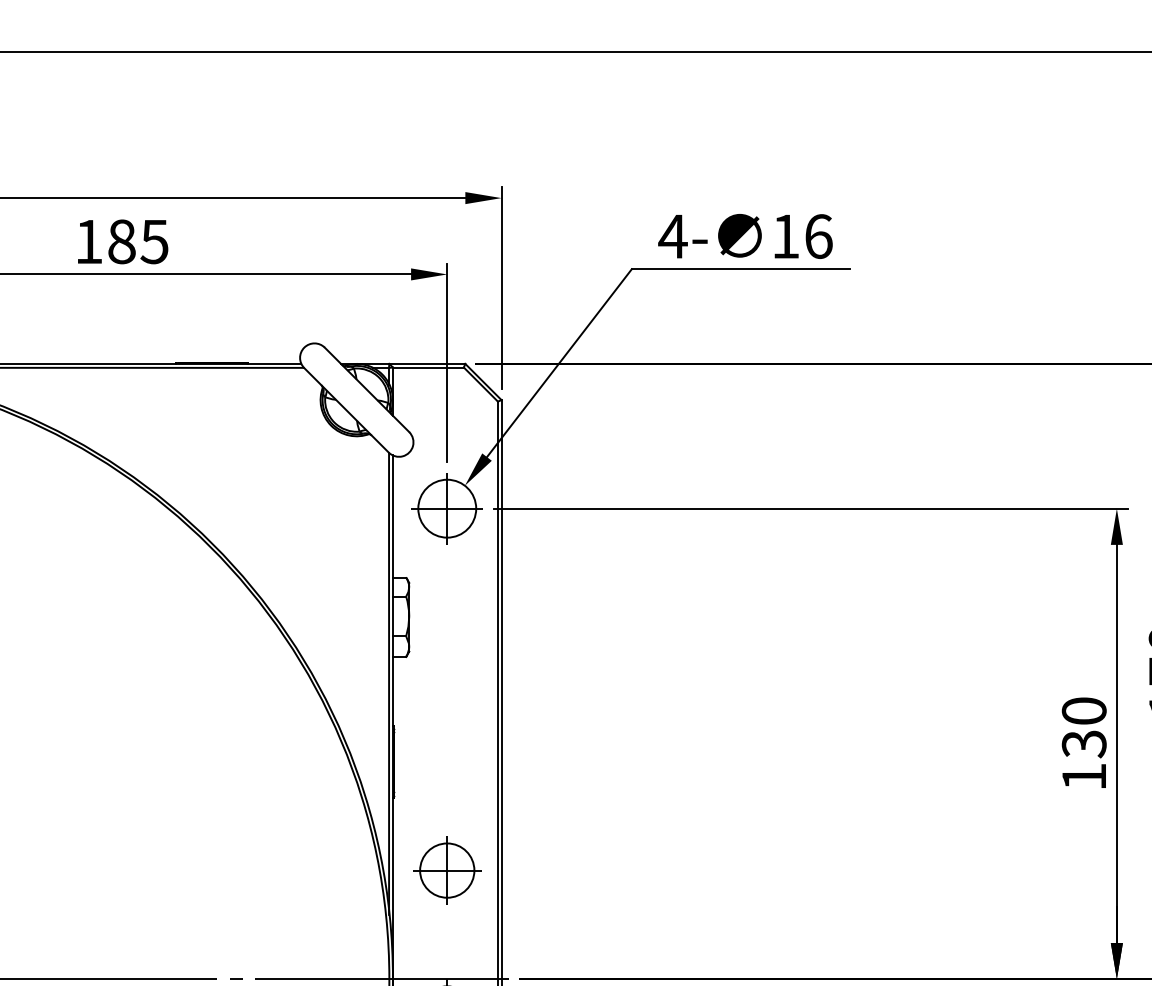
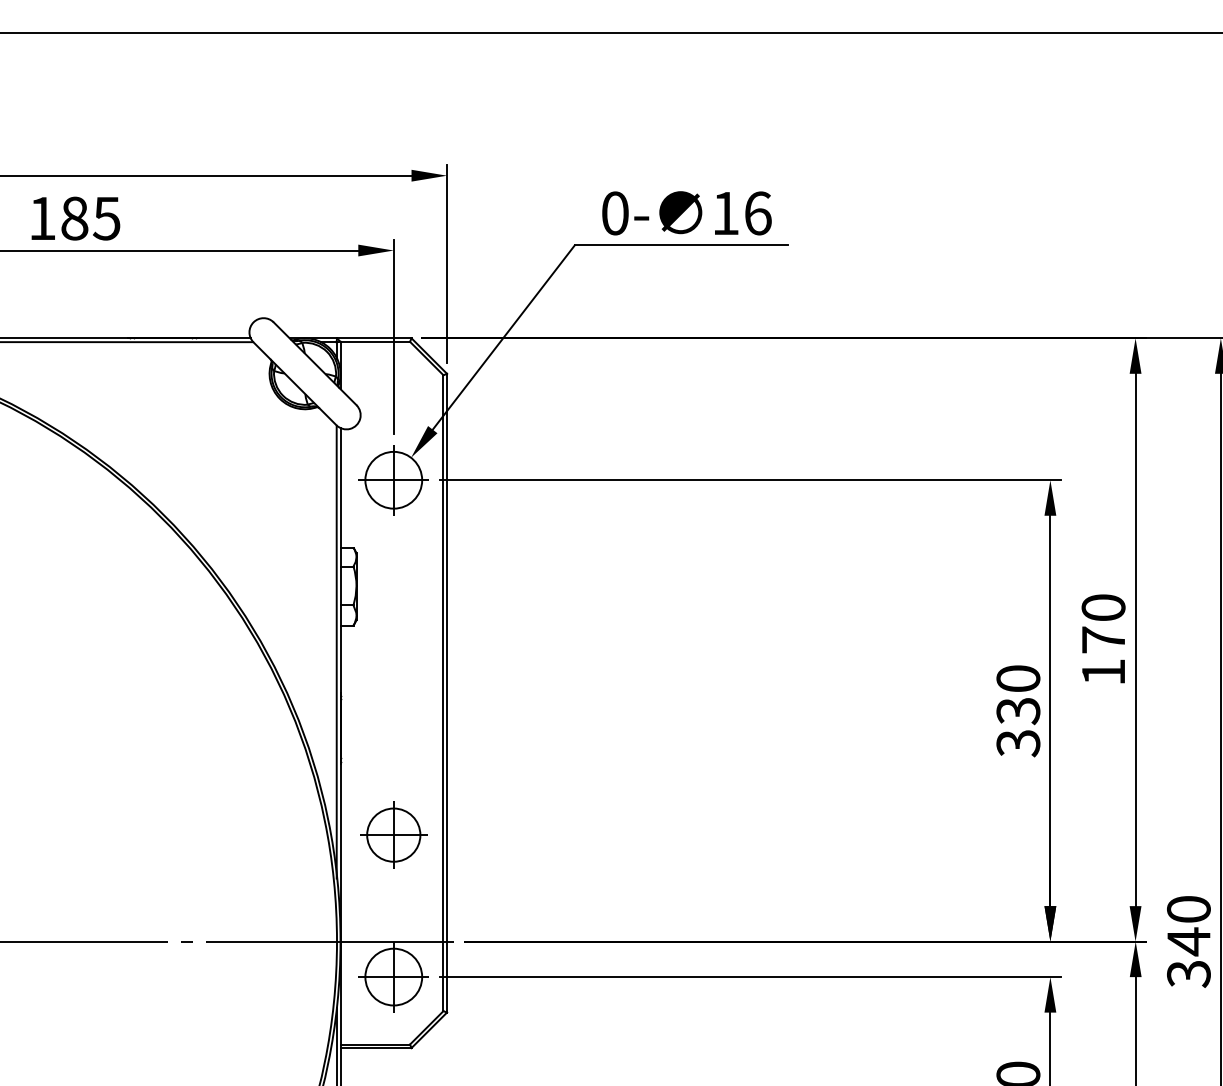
text: (672, 236) -> (614, 213), 4- -> 0-
text: (1084, 777) -> (1018, 743), 130 -> 330

